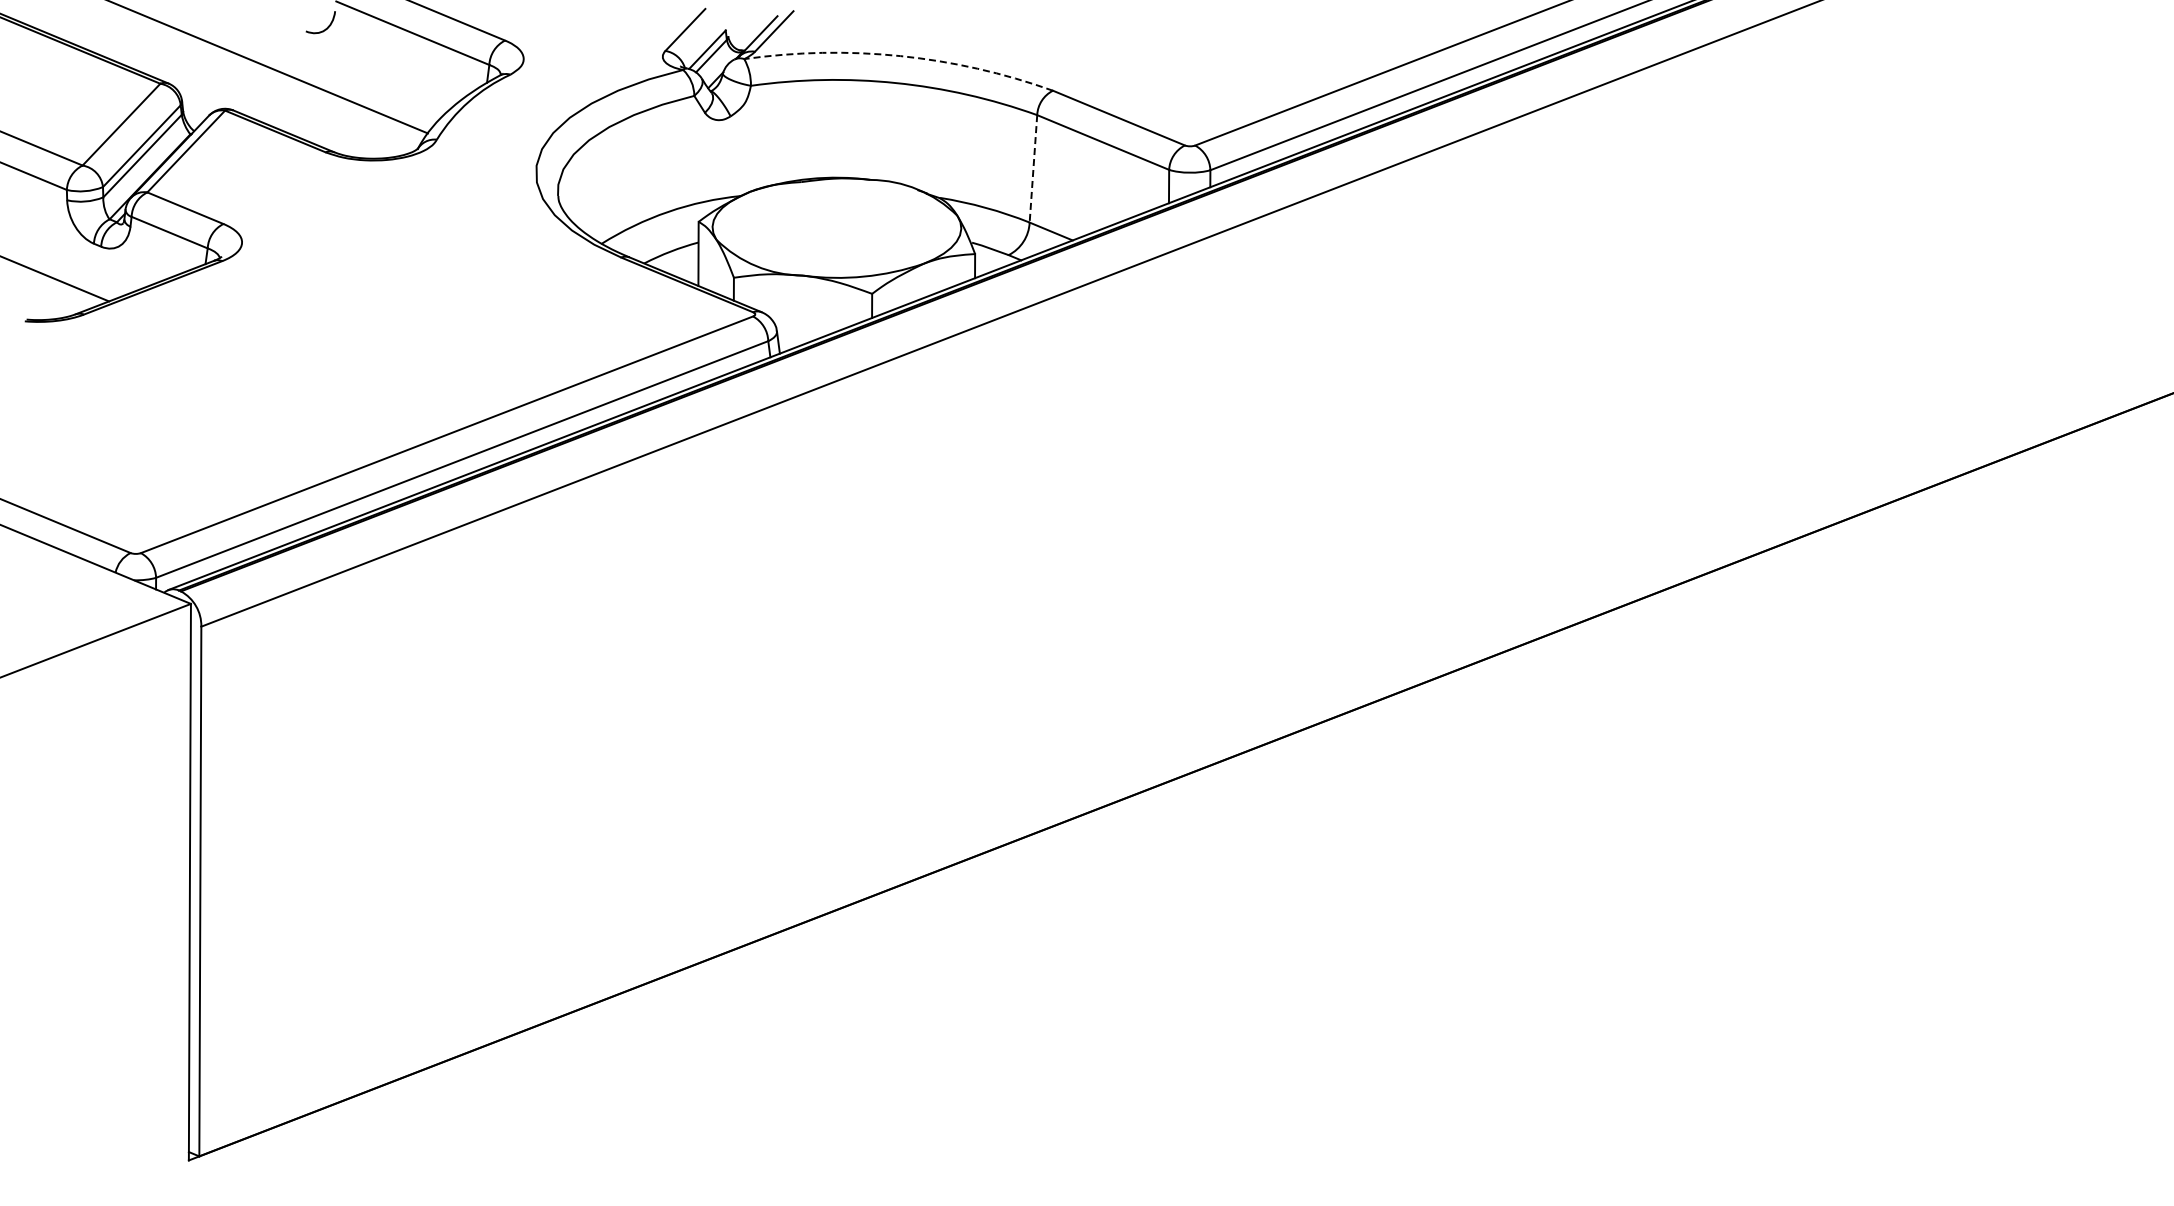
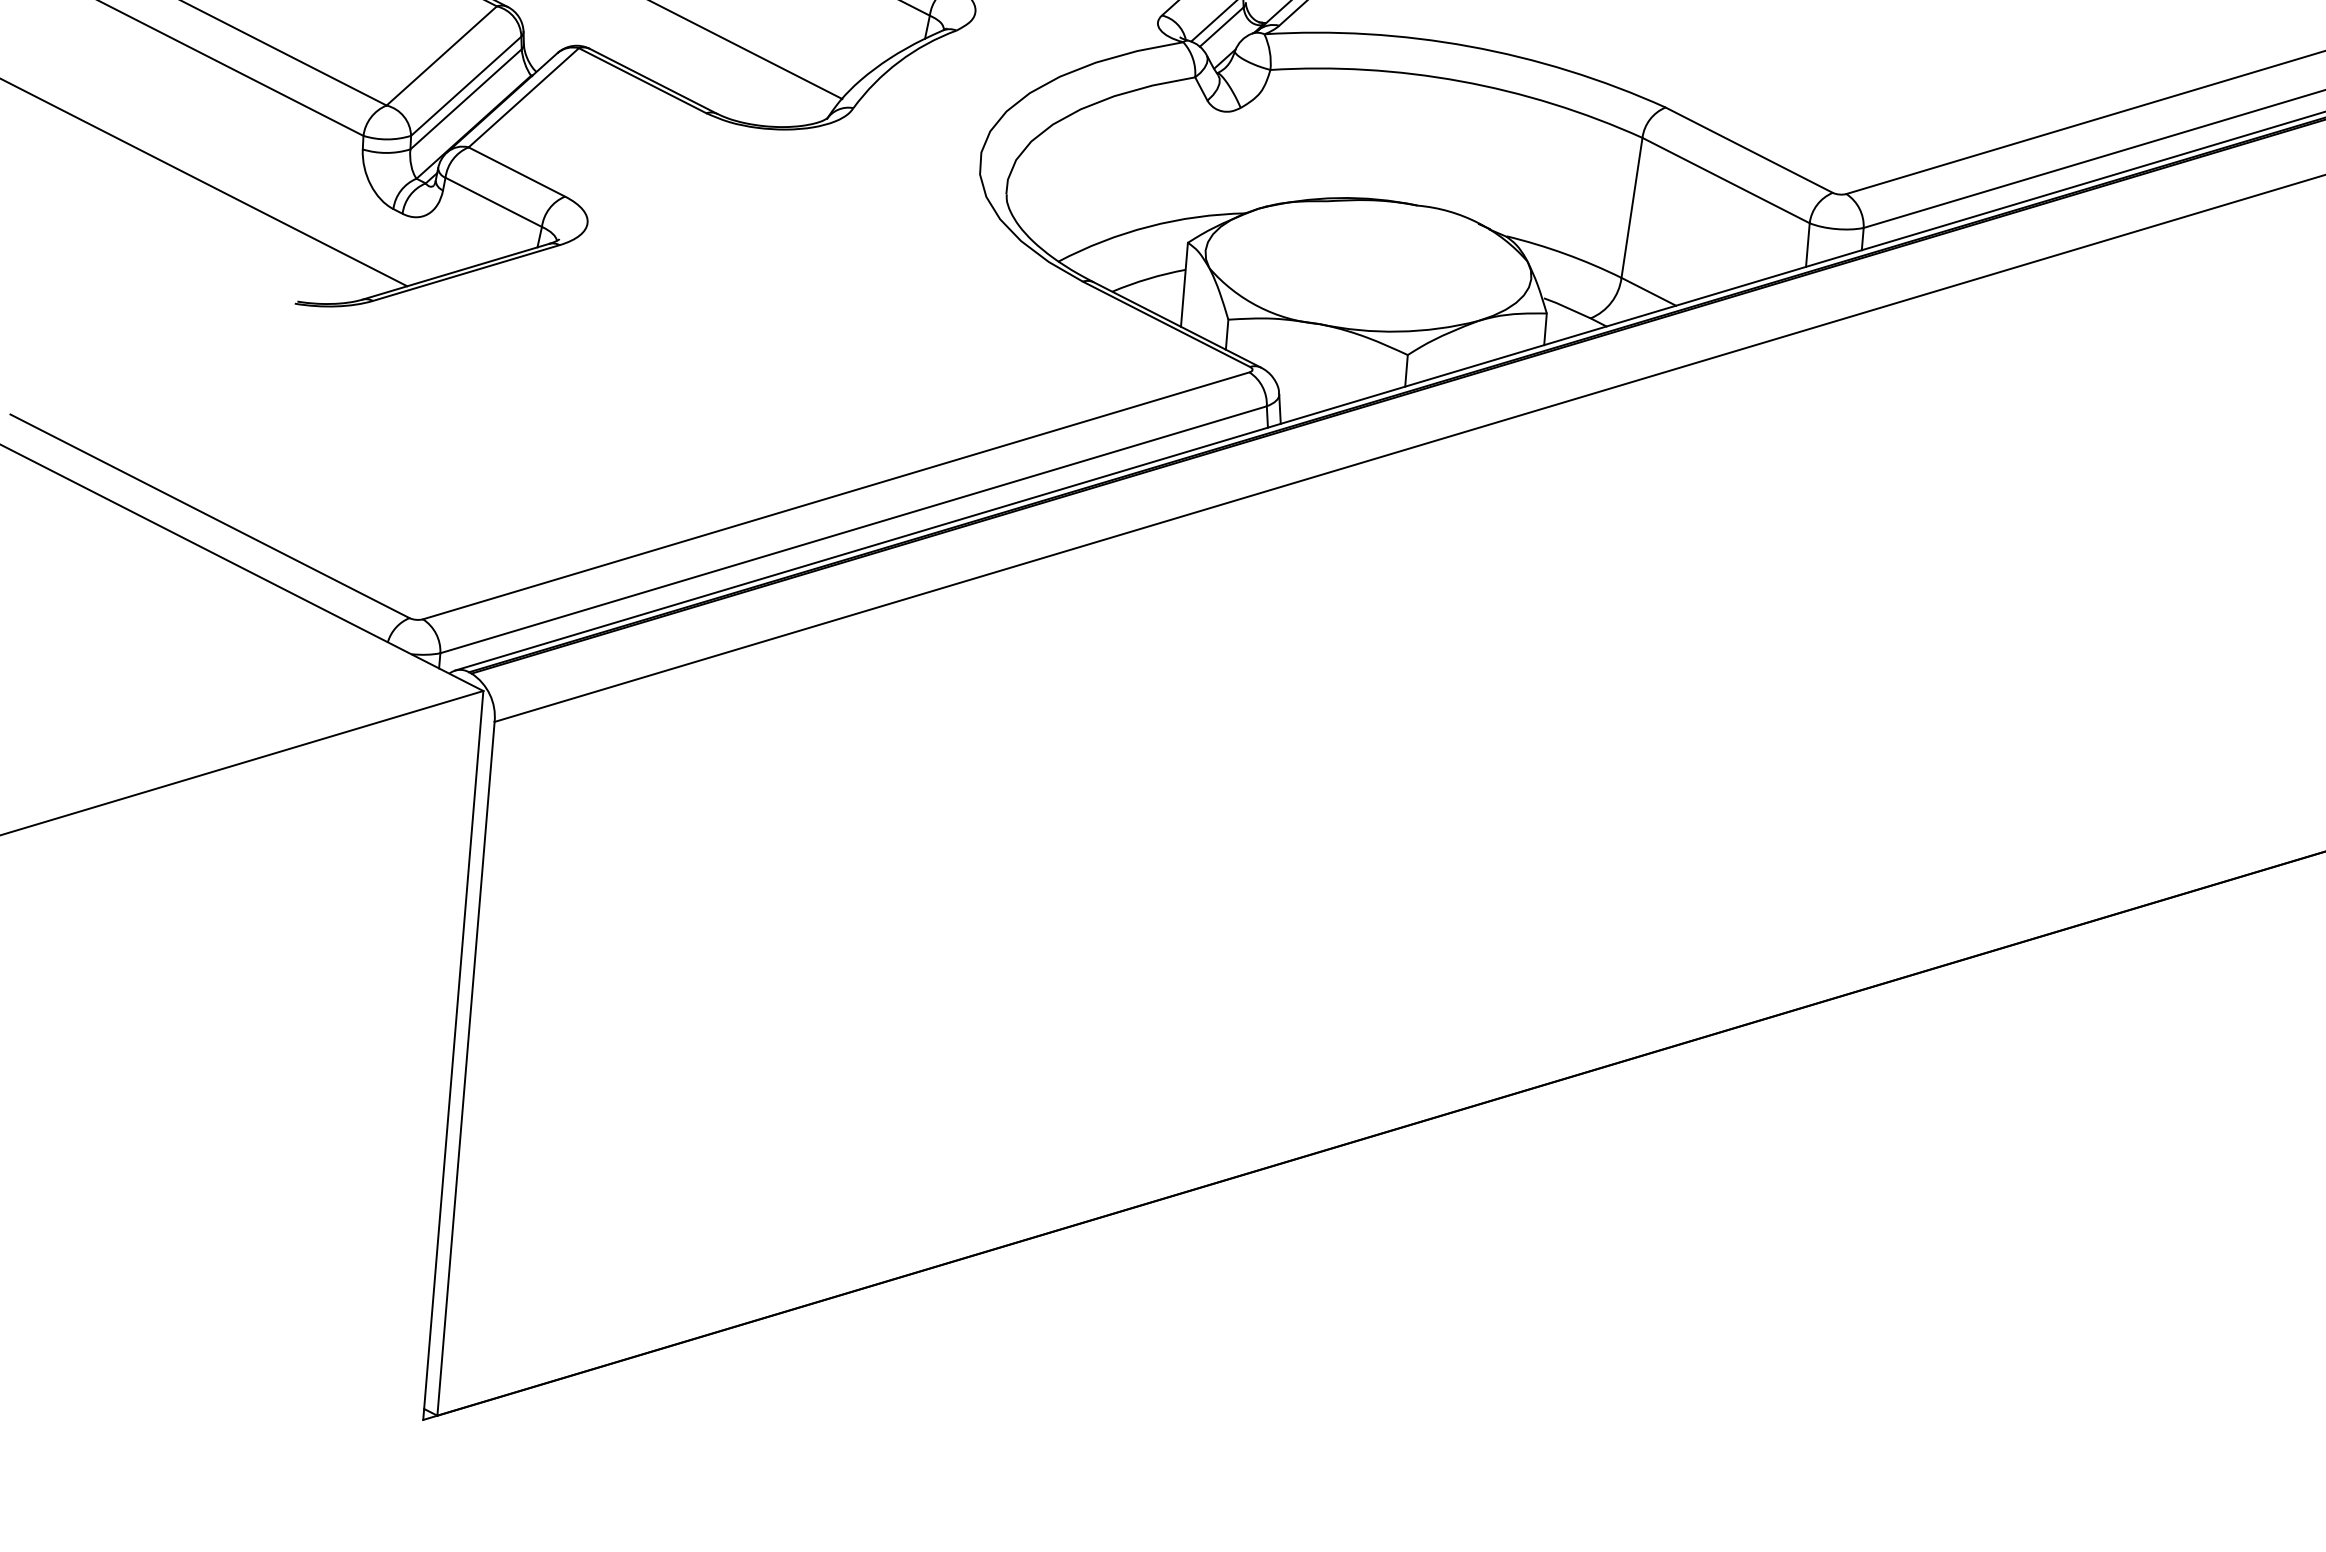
arc: (900, 56) -> (1469, 46), dashed -> solid
line: (1033, 168) -> (1632, 207), dashed -> solid

